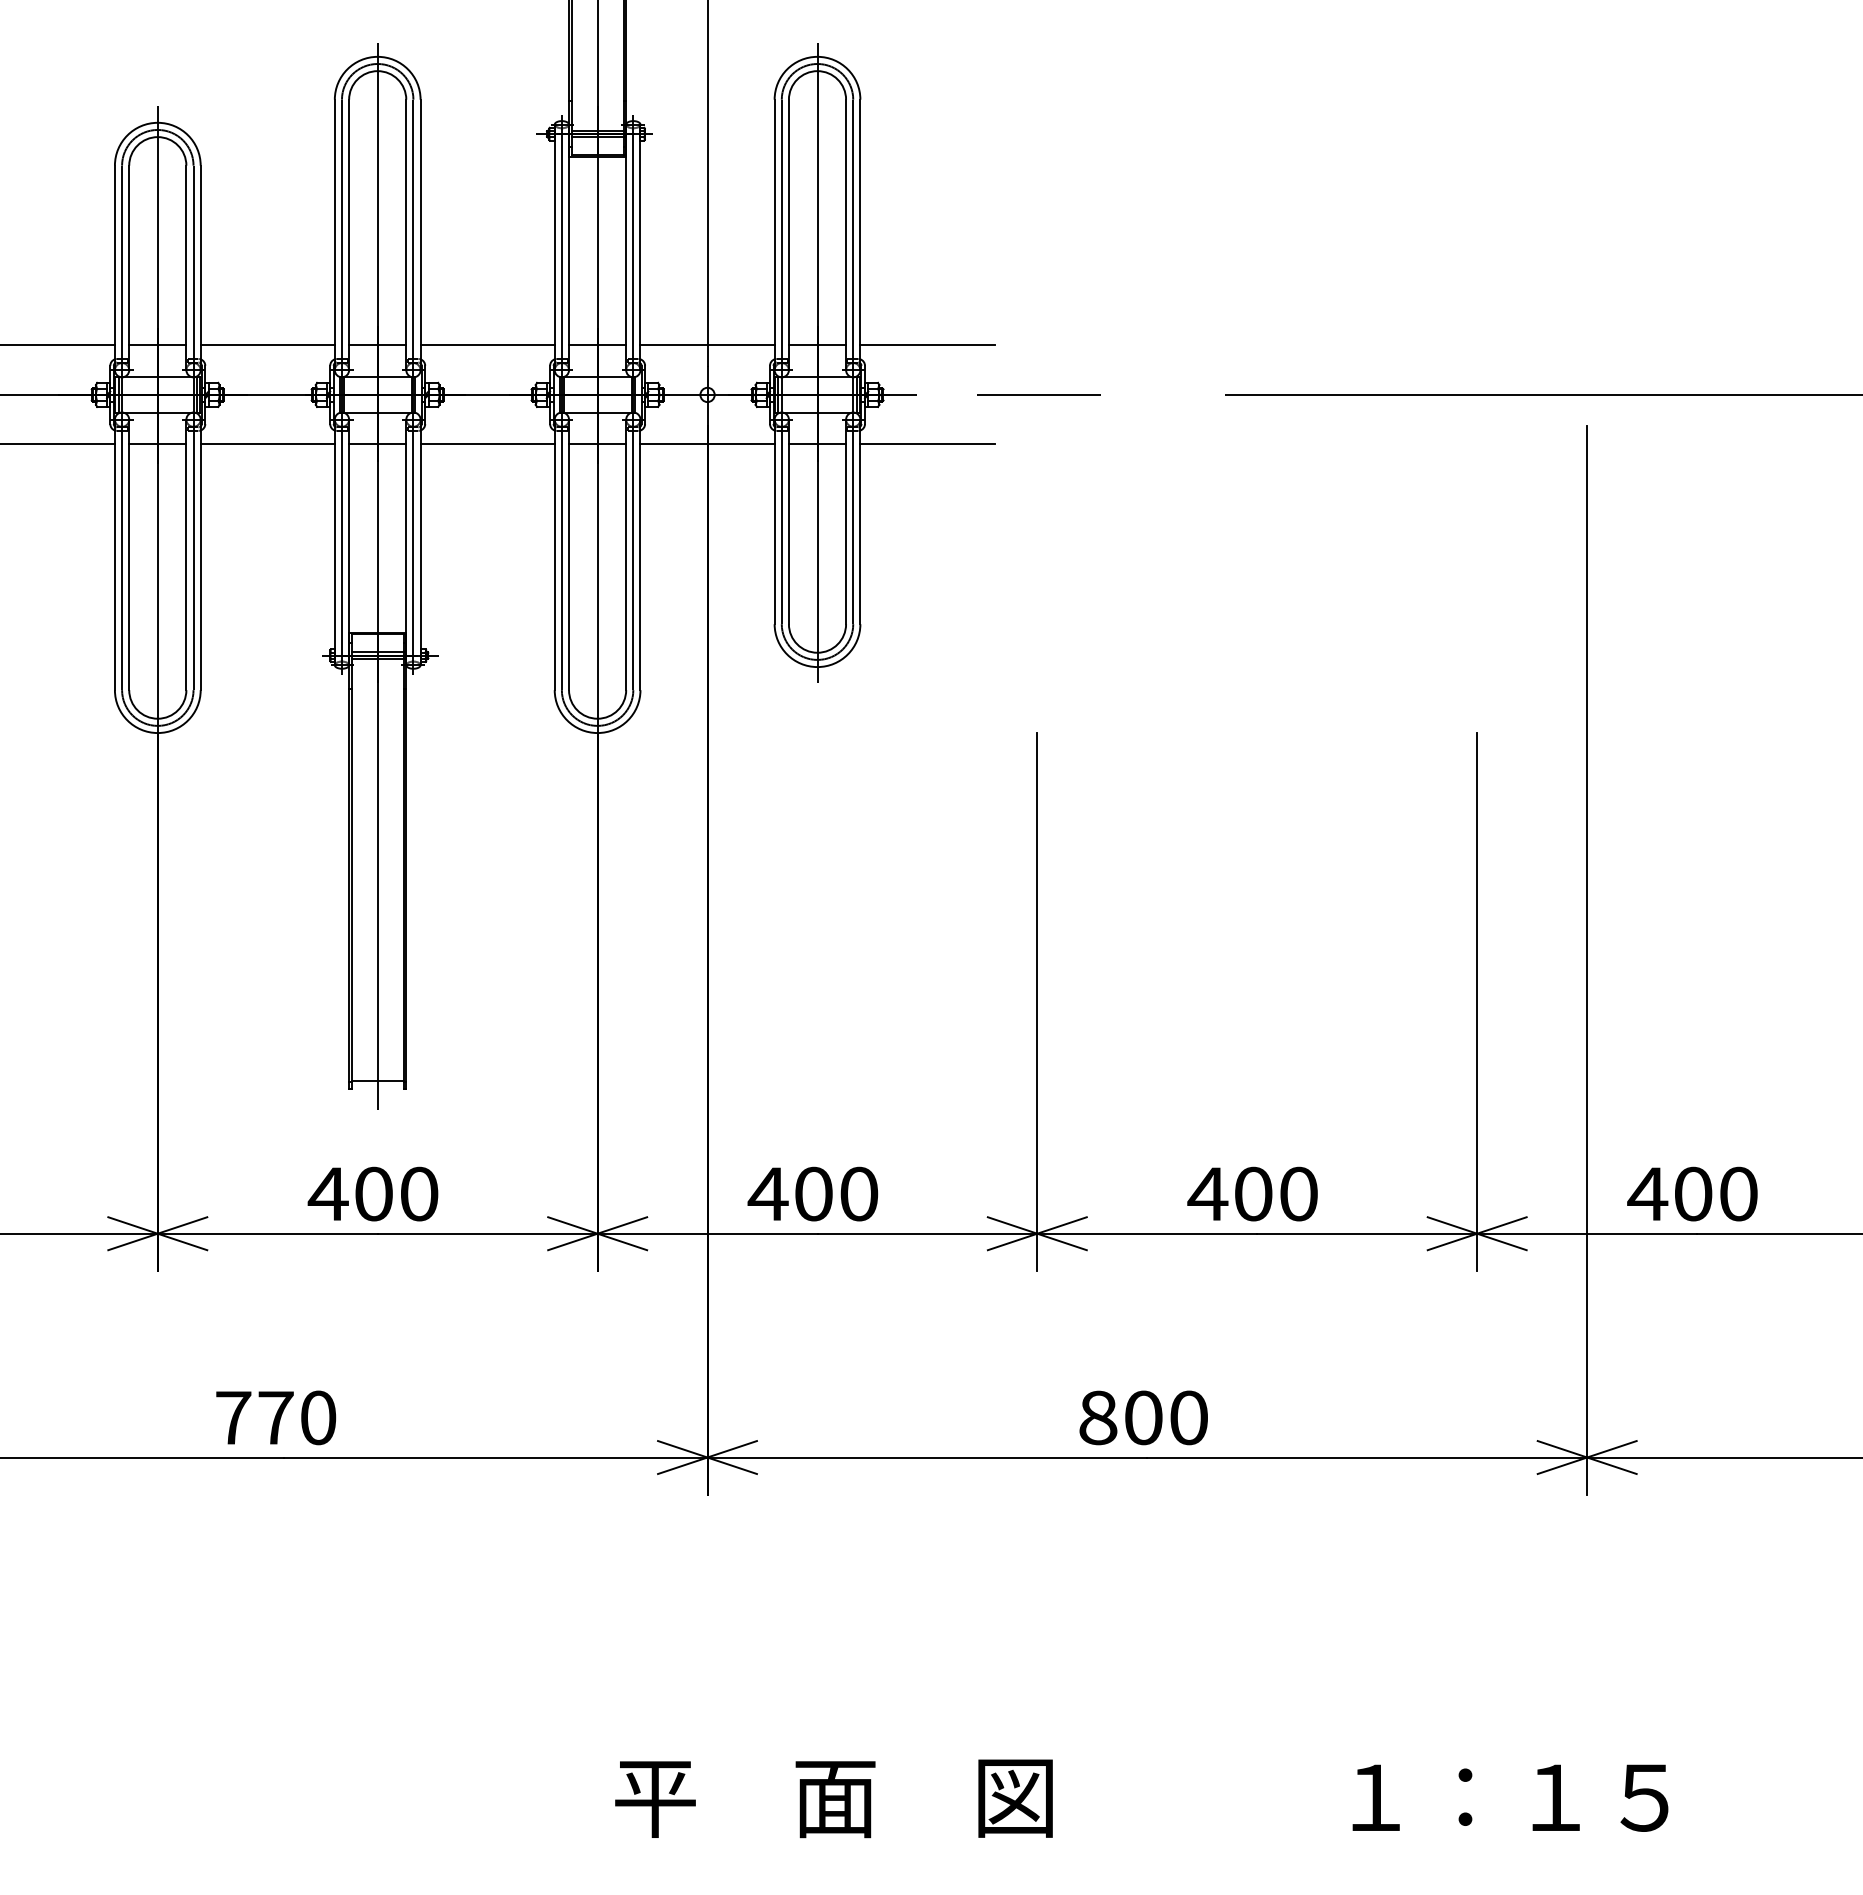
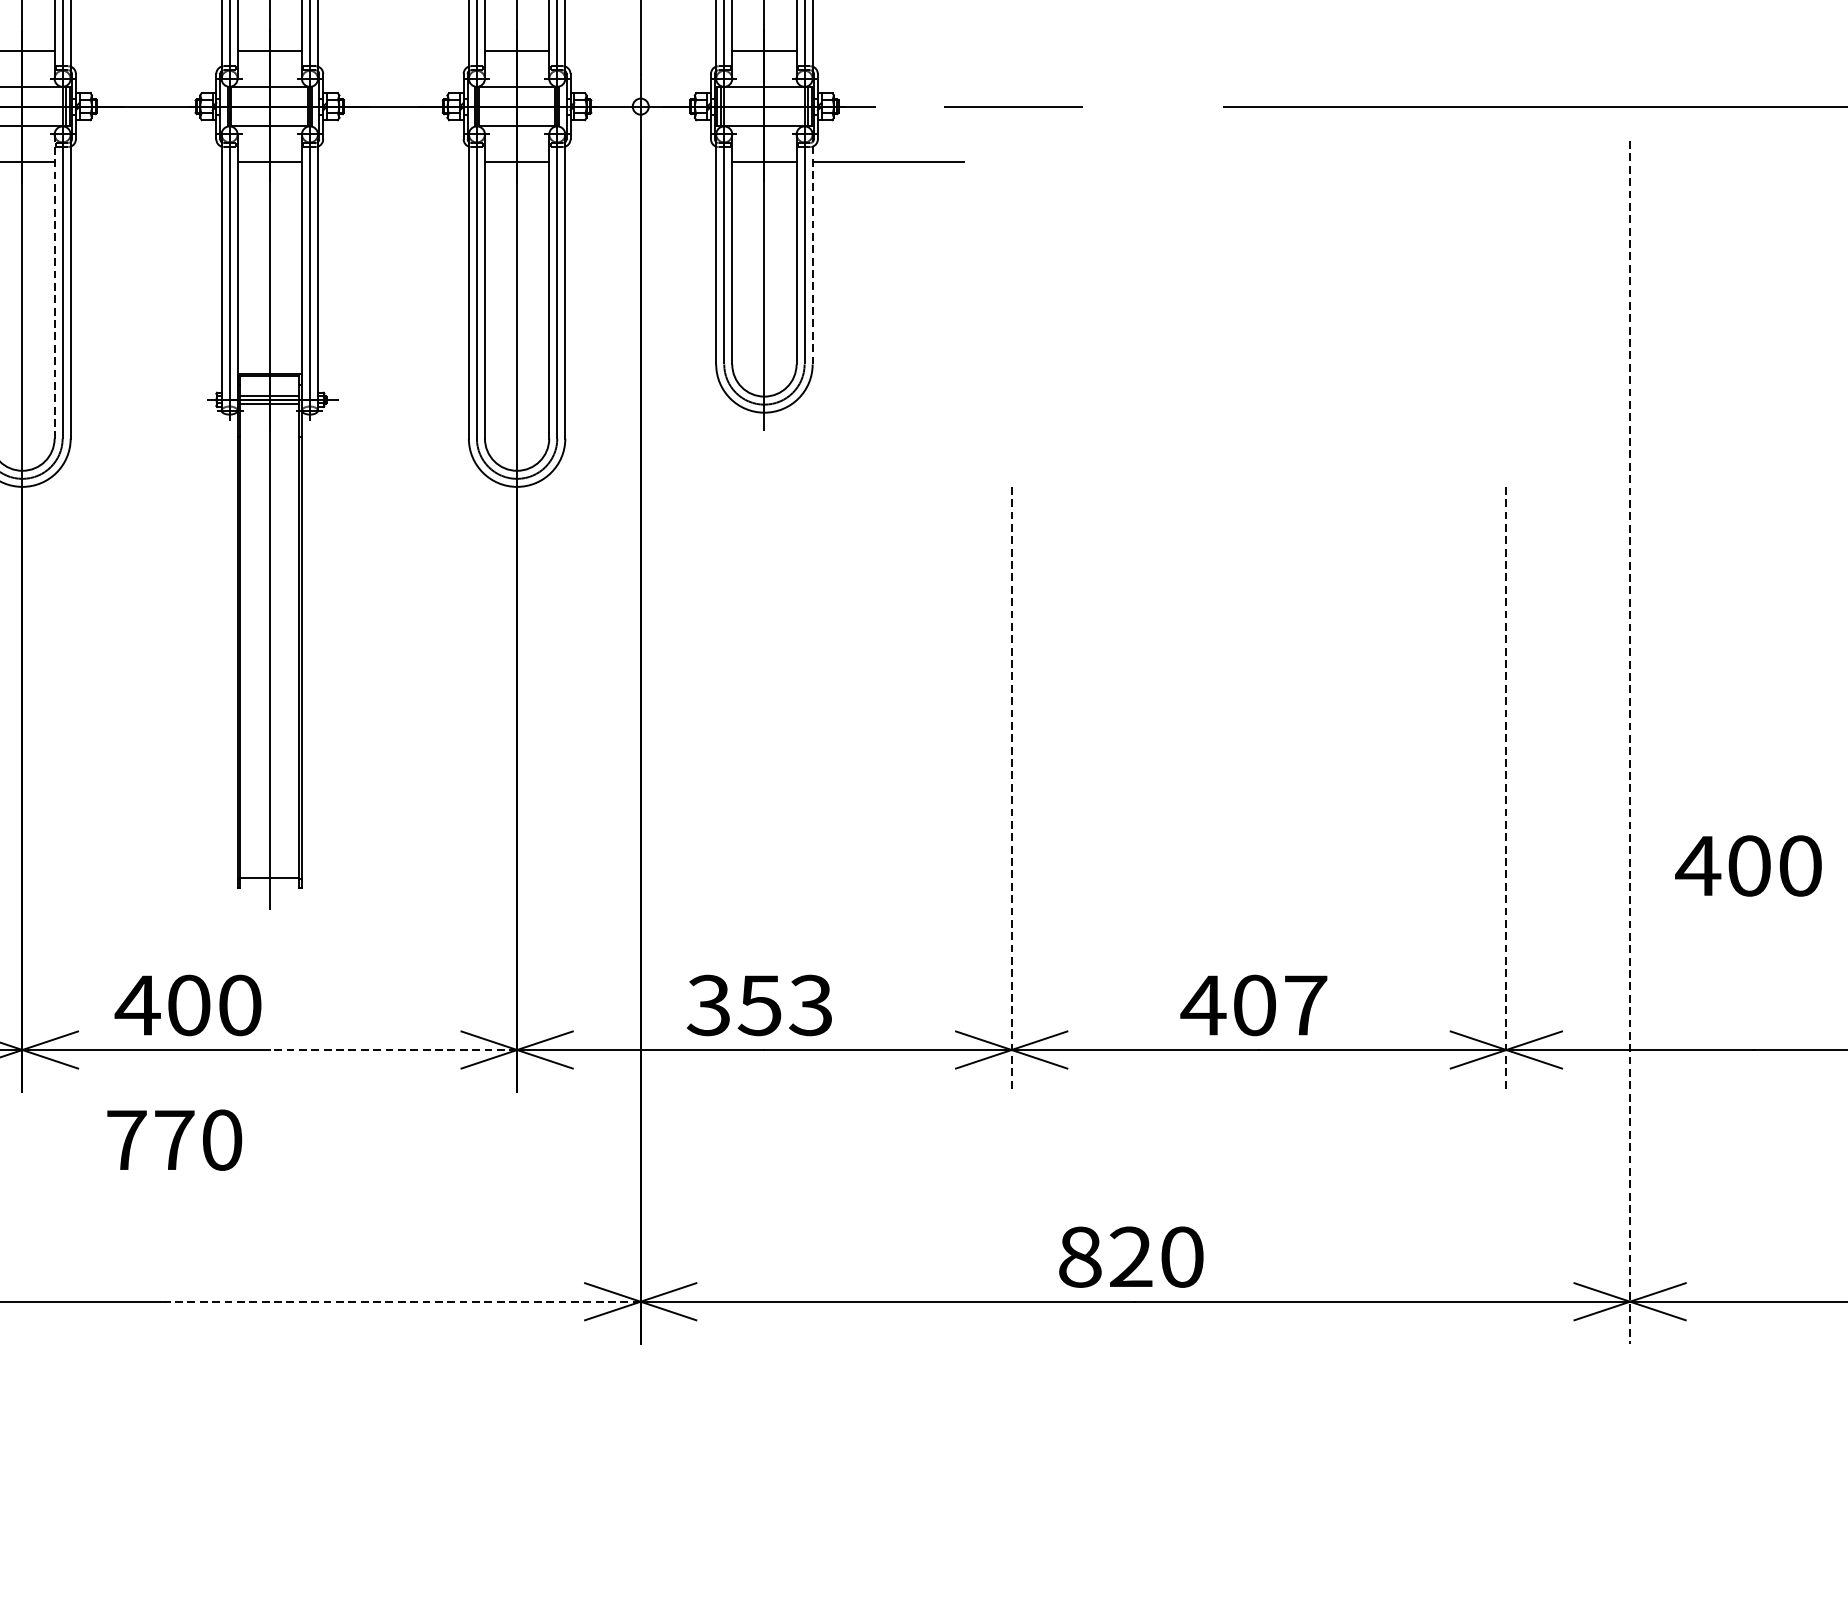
line: (267, 345) -> (145, 51), removed
line: (487, 345) -> (393, 51), removed
line: (707, 345) -> (640, 51), removed
line: (927, 345) -> (888, 51), removed
line: (267, 444) -> (145, 162), removed
line: (487, 444) -> (393, 162), removed
line: (707, 444) -> (640, 162), removed
line: (860, 521) -> (812, 248), solid -> dashed
line: (186, 555) -> (54, 287), solid -> dashed
line: (1587, 960) -> (1630, 742), solid -> dashed
line: (1037, 1002) -> (1011, 789), solid -> dashed
line: (1477, 1002) -> (1506, 789), solid -> dashed
text: (372, 1193) -> (187, 1004), moved
text: (812, 1193) -> (758, 1004), 400 -> 353
text: (1298, 1193) -> (1305, 1004), 400 -> 407
text: (1692, 1193) -> (1748, 865), moved
line: (487, 1233) -> (393, 1049), solid -> dashed
text: (276, 1417) -> (175, 1139), moved
text: (1143, 1417) -> (1131, 1256), 800 -> 820
line: (495, 1457) -> (402, 1301), solid -> dashed

